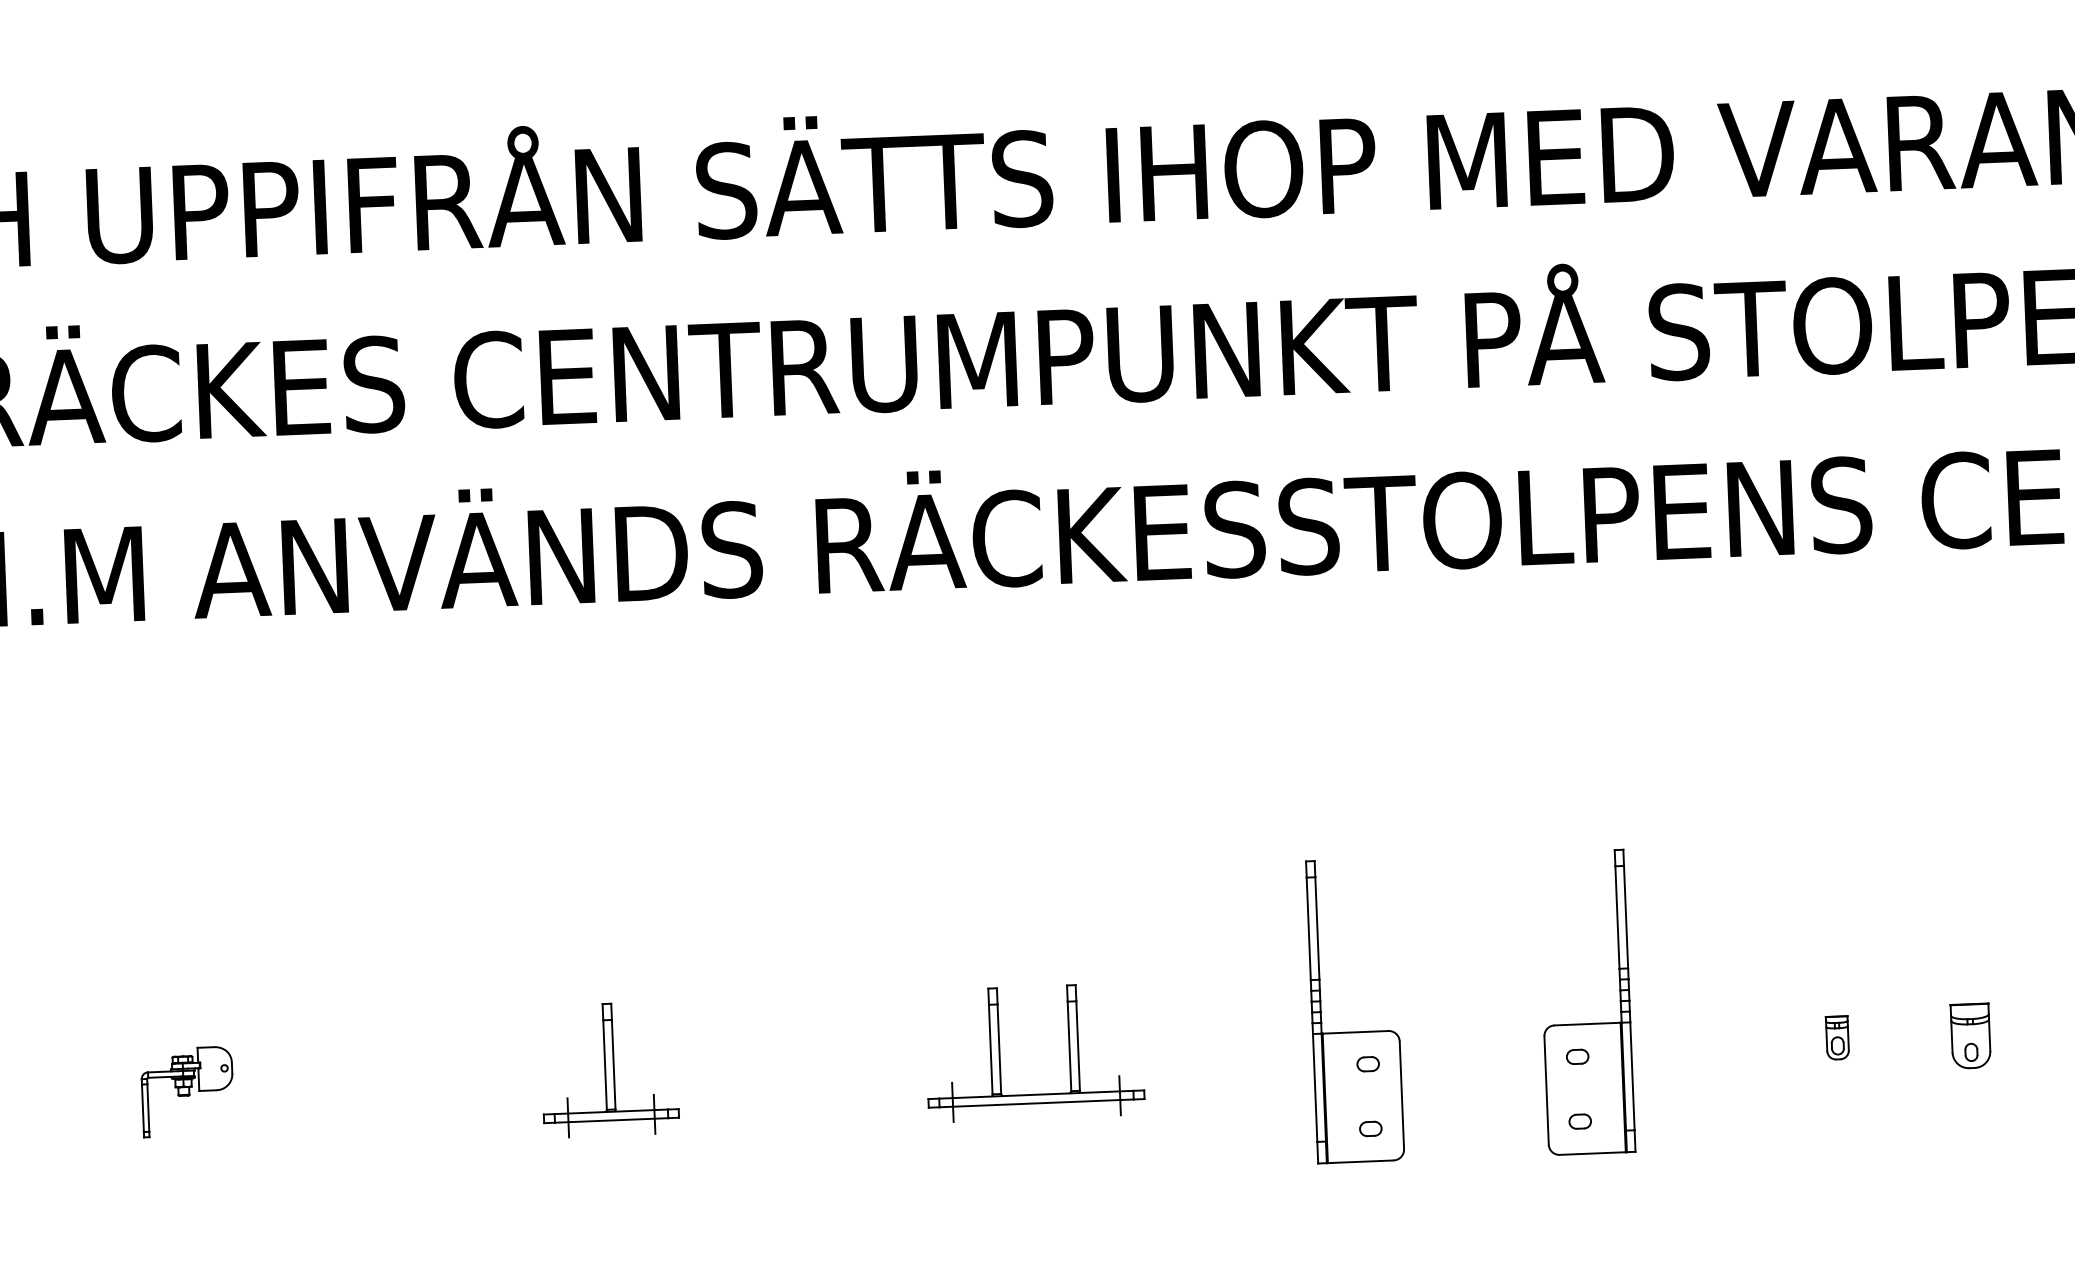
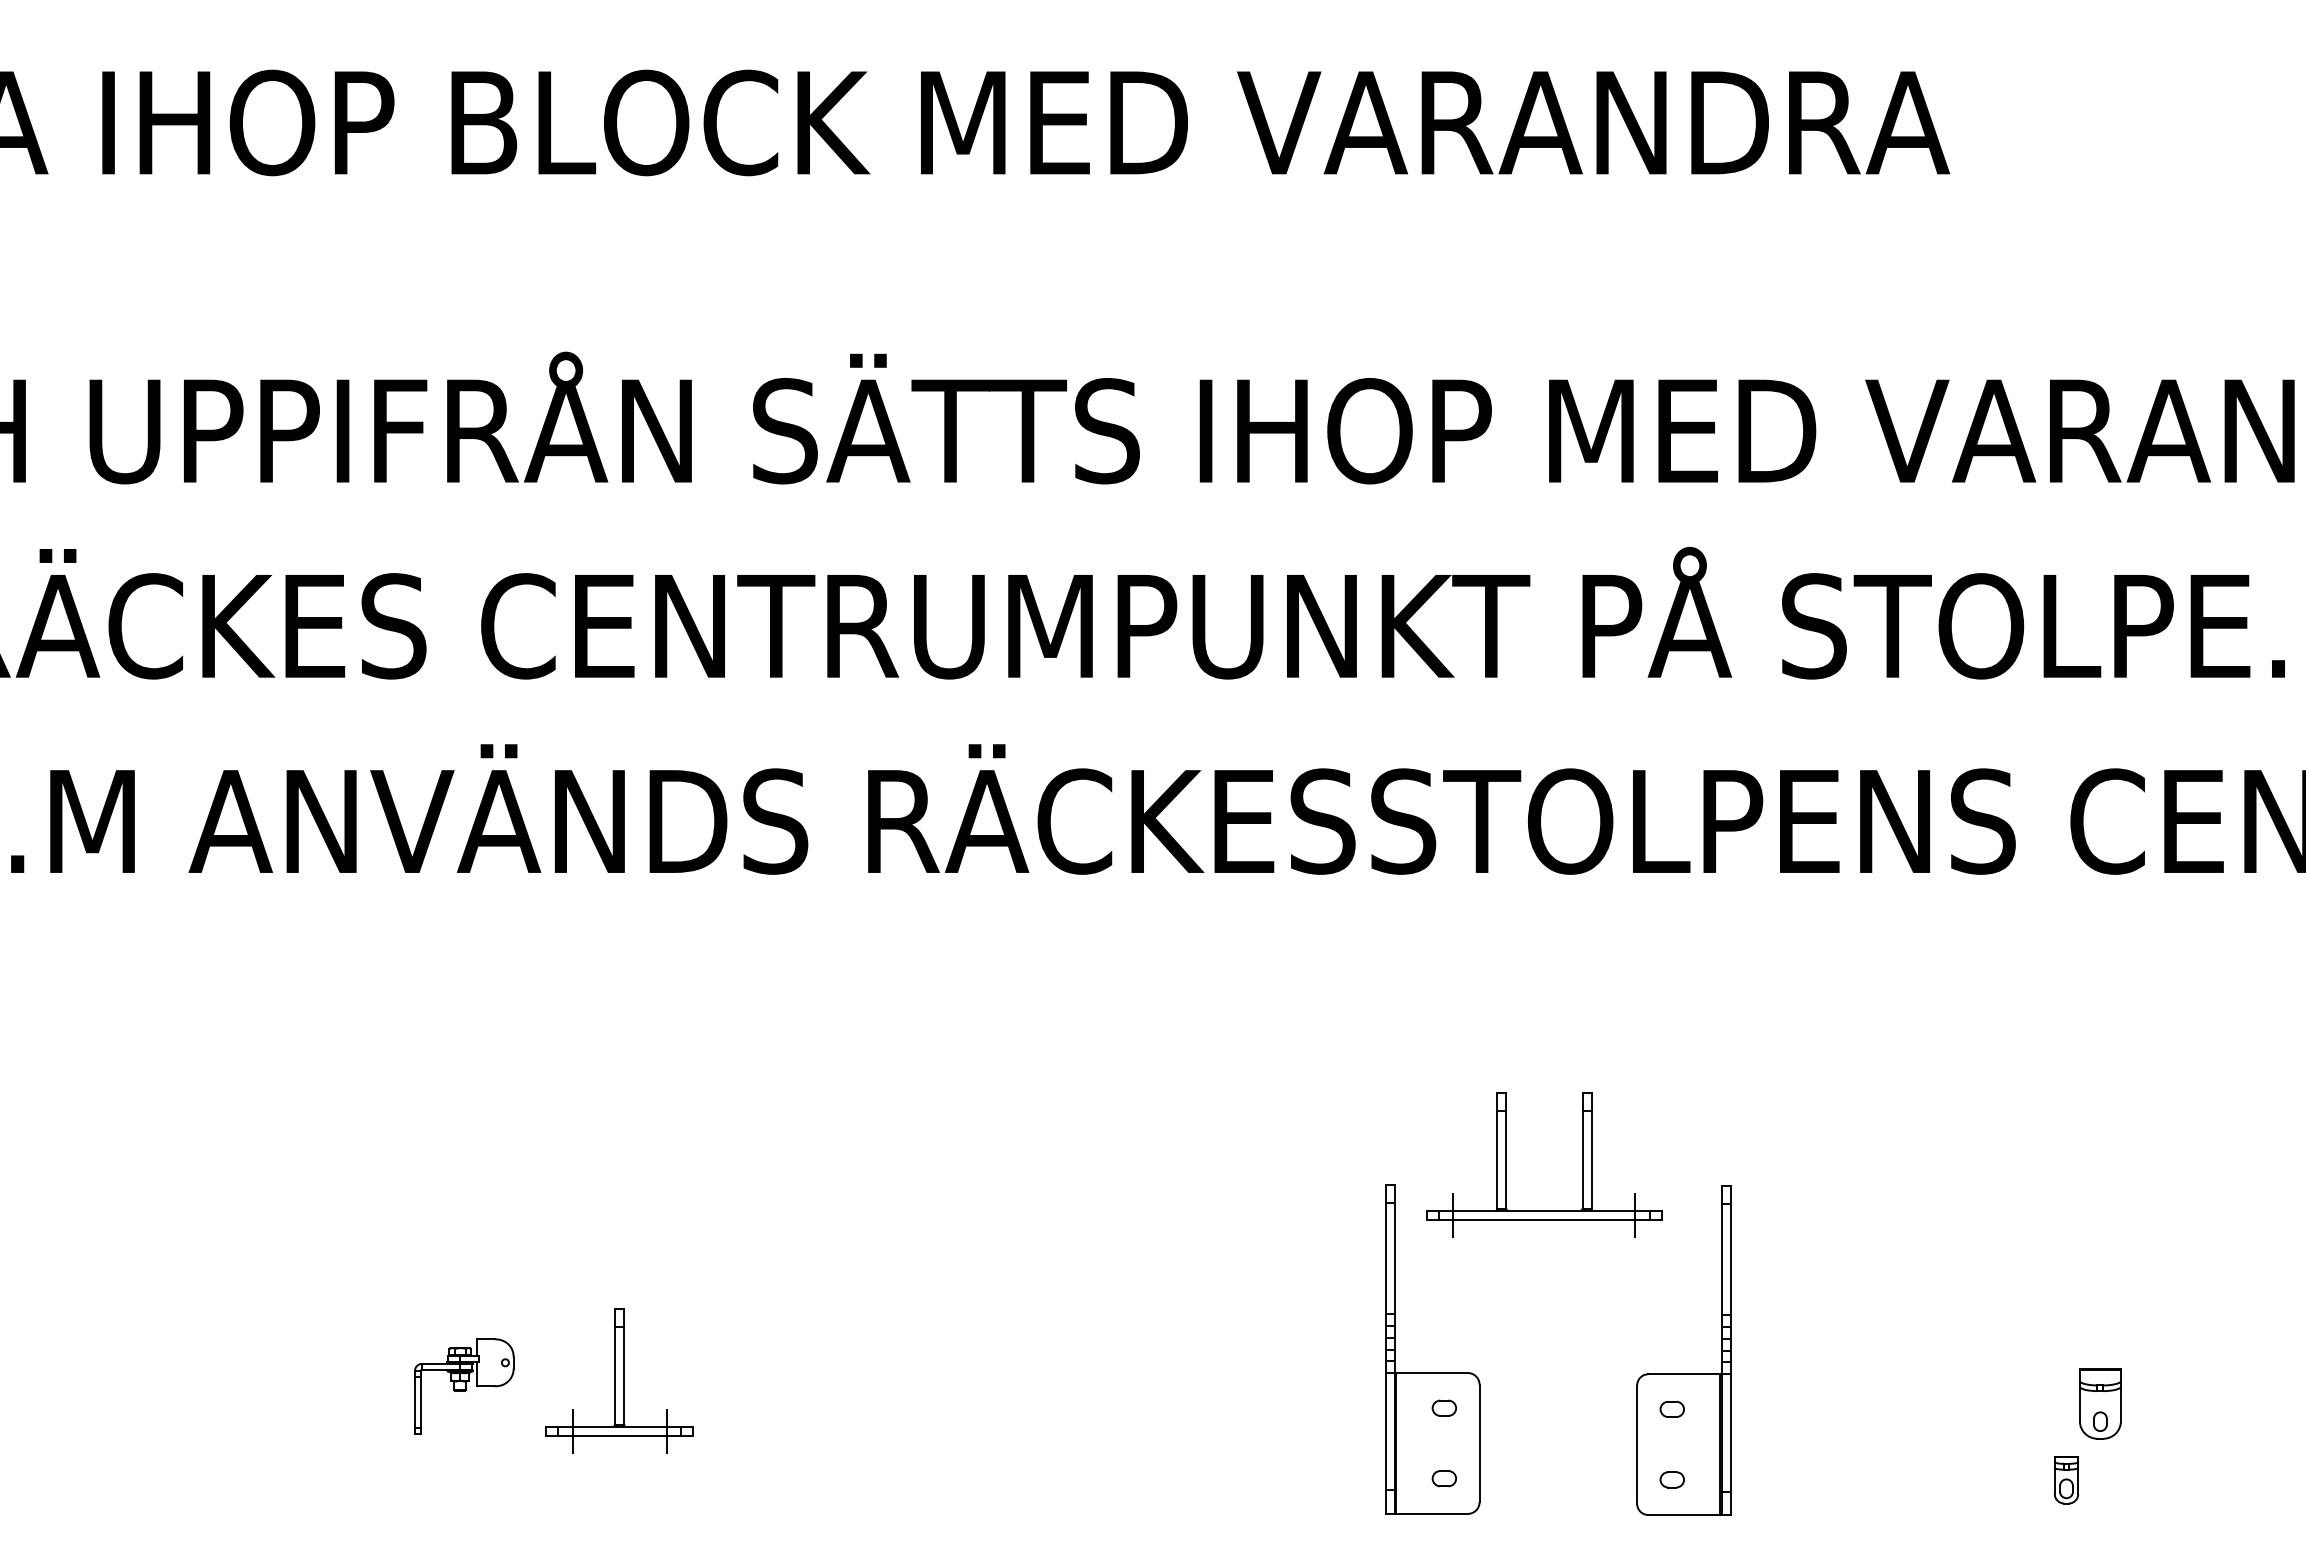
part: (1837, 1038) -> (2066, 1480), moved
part: (999, 1053) -> (1506, 1164), moved
part: (187, 1091) -> (464, 1386), moved

